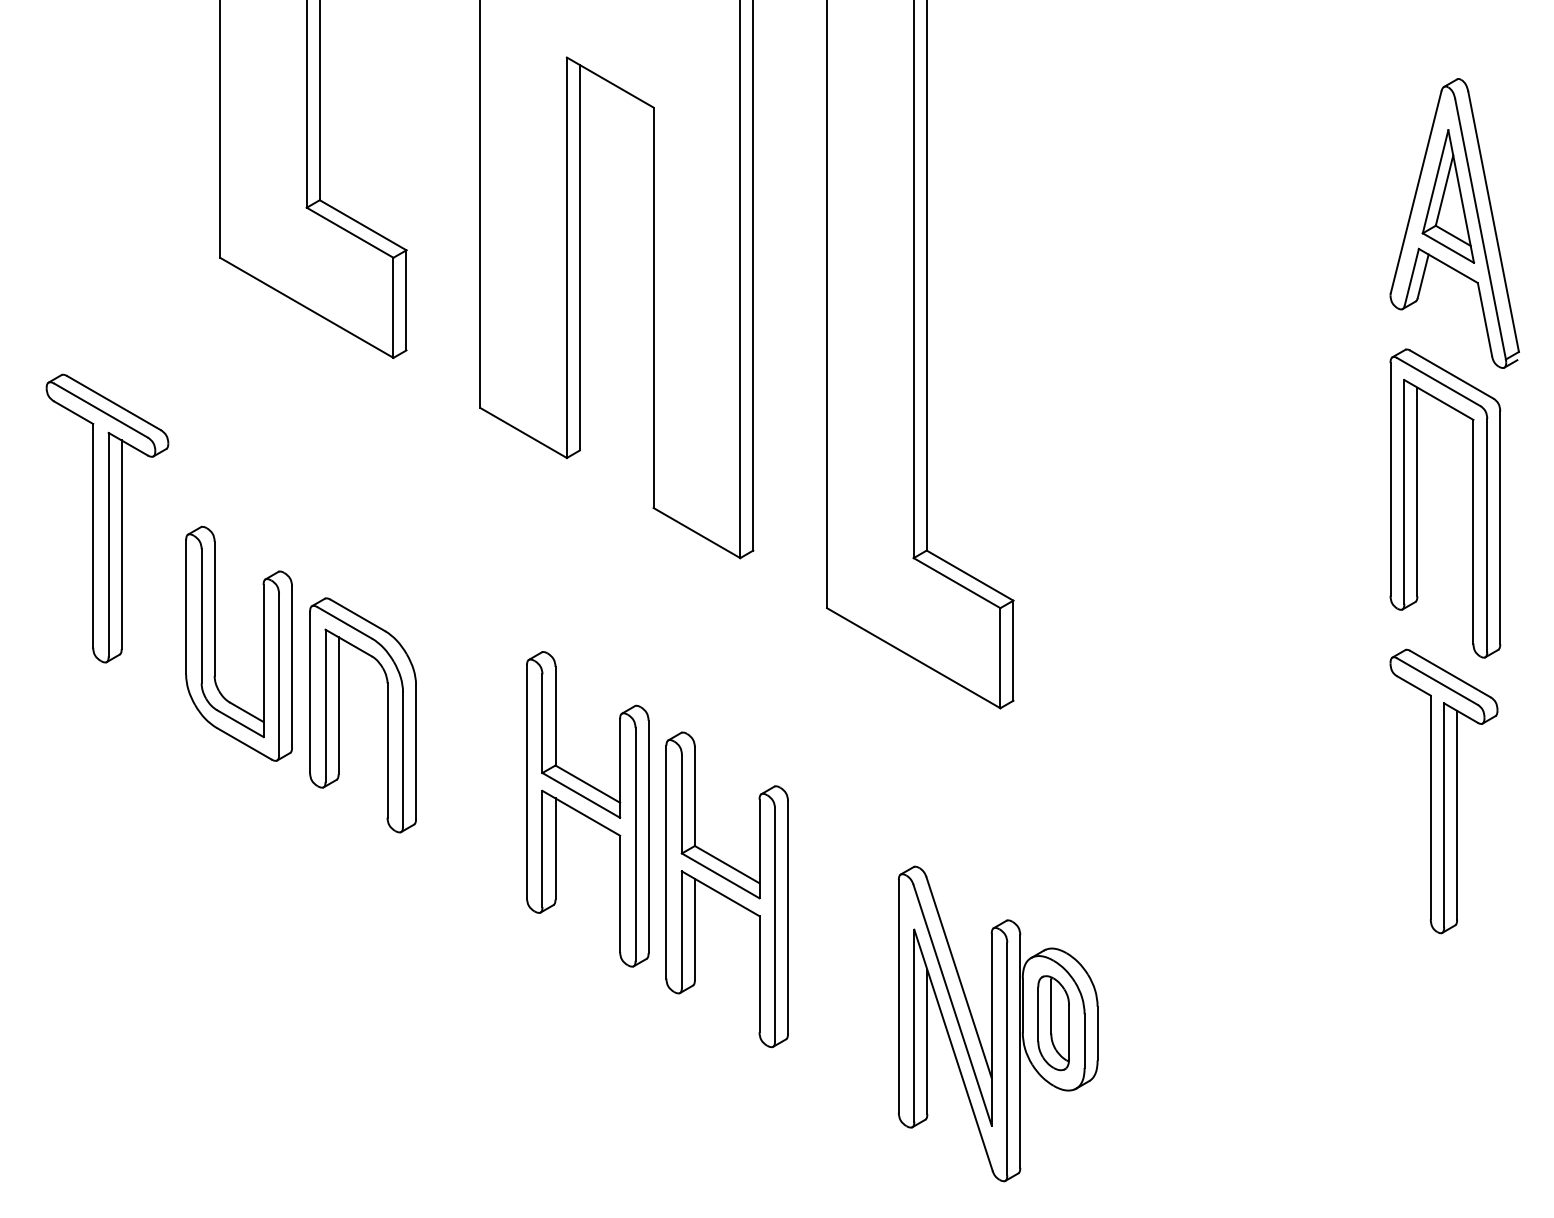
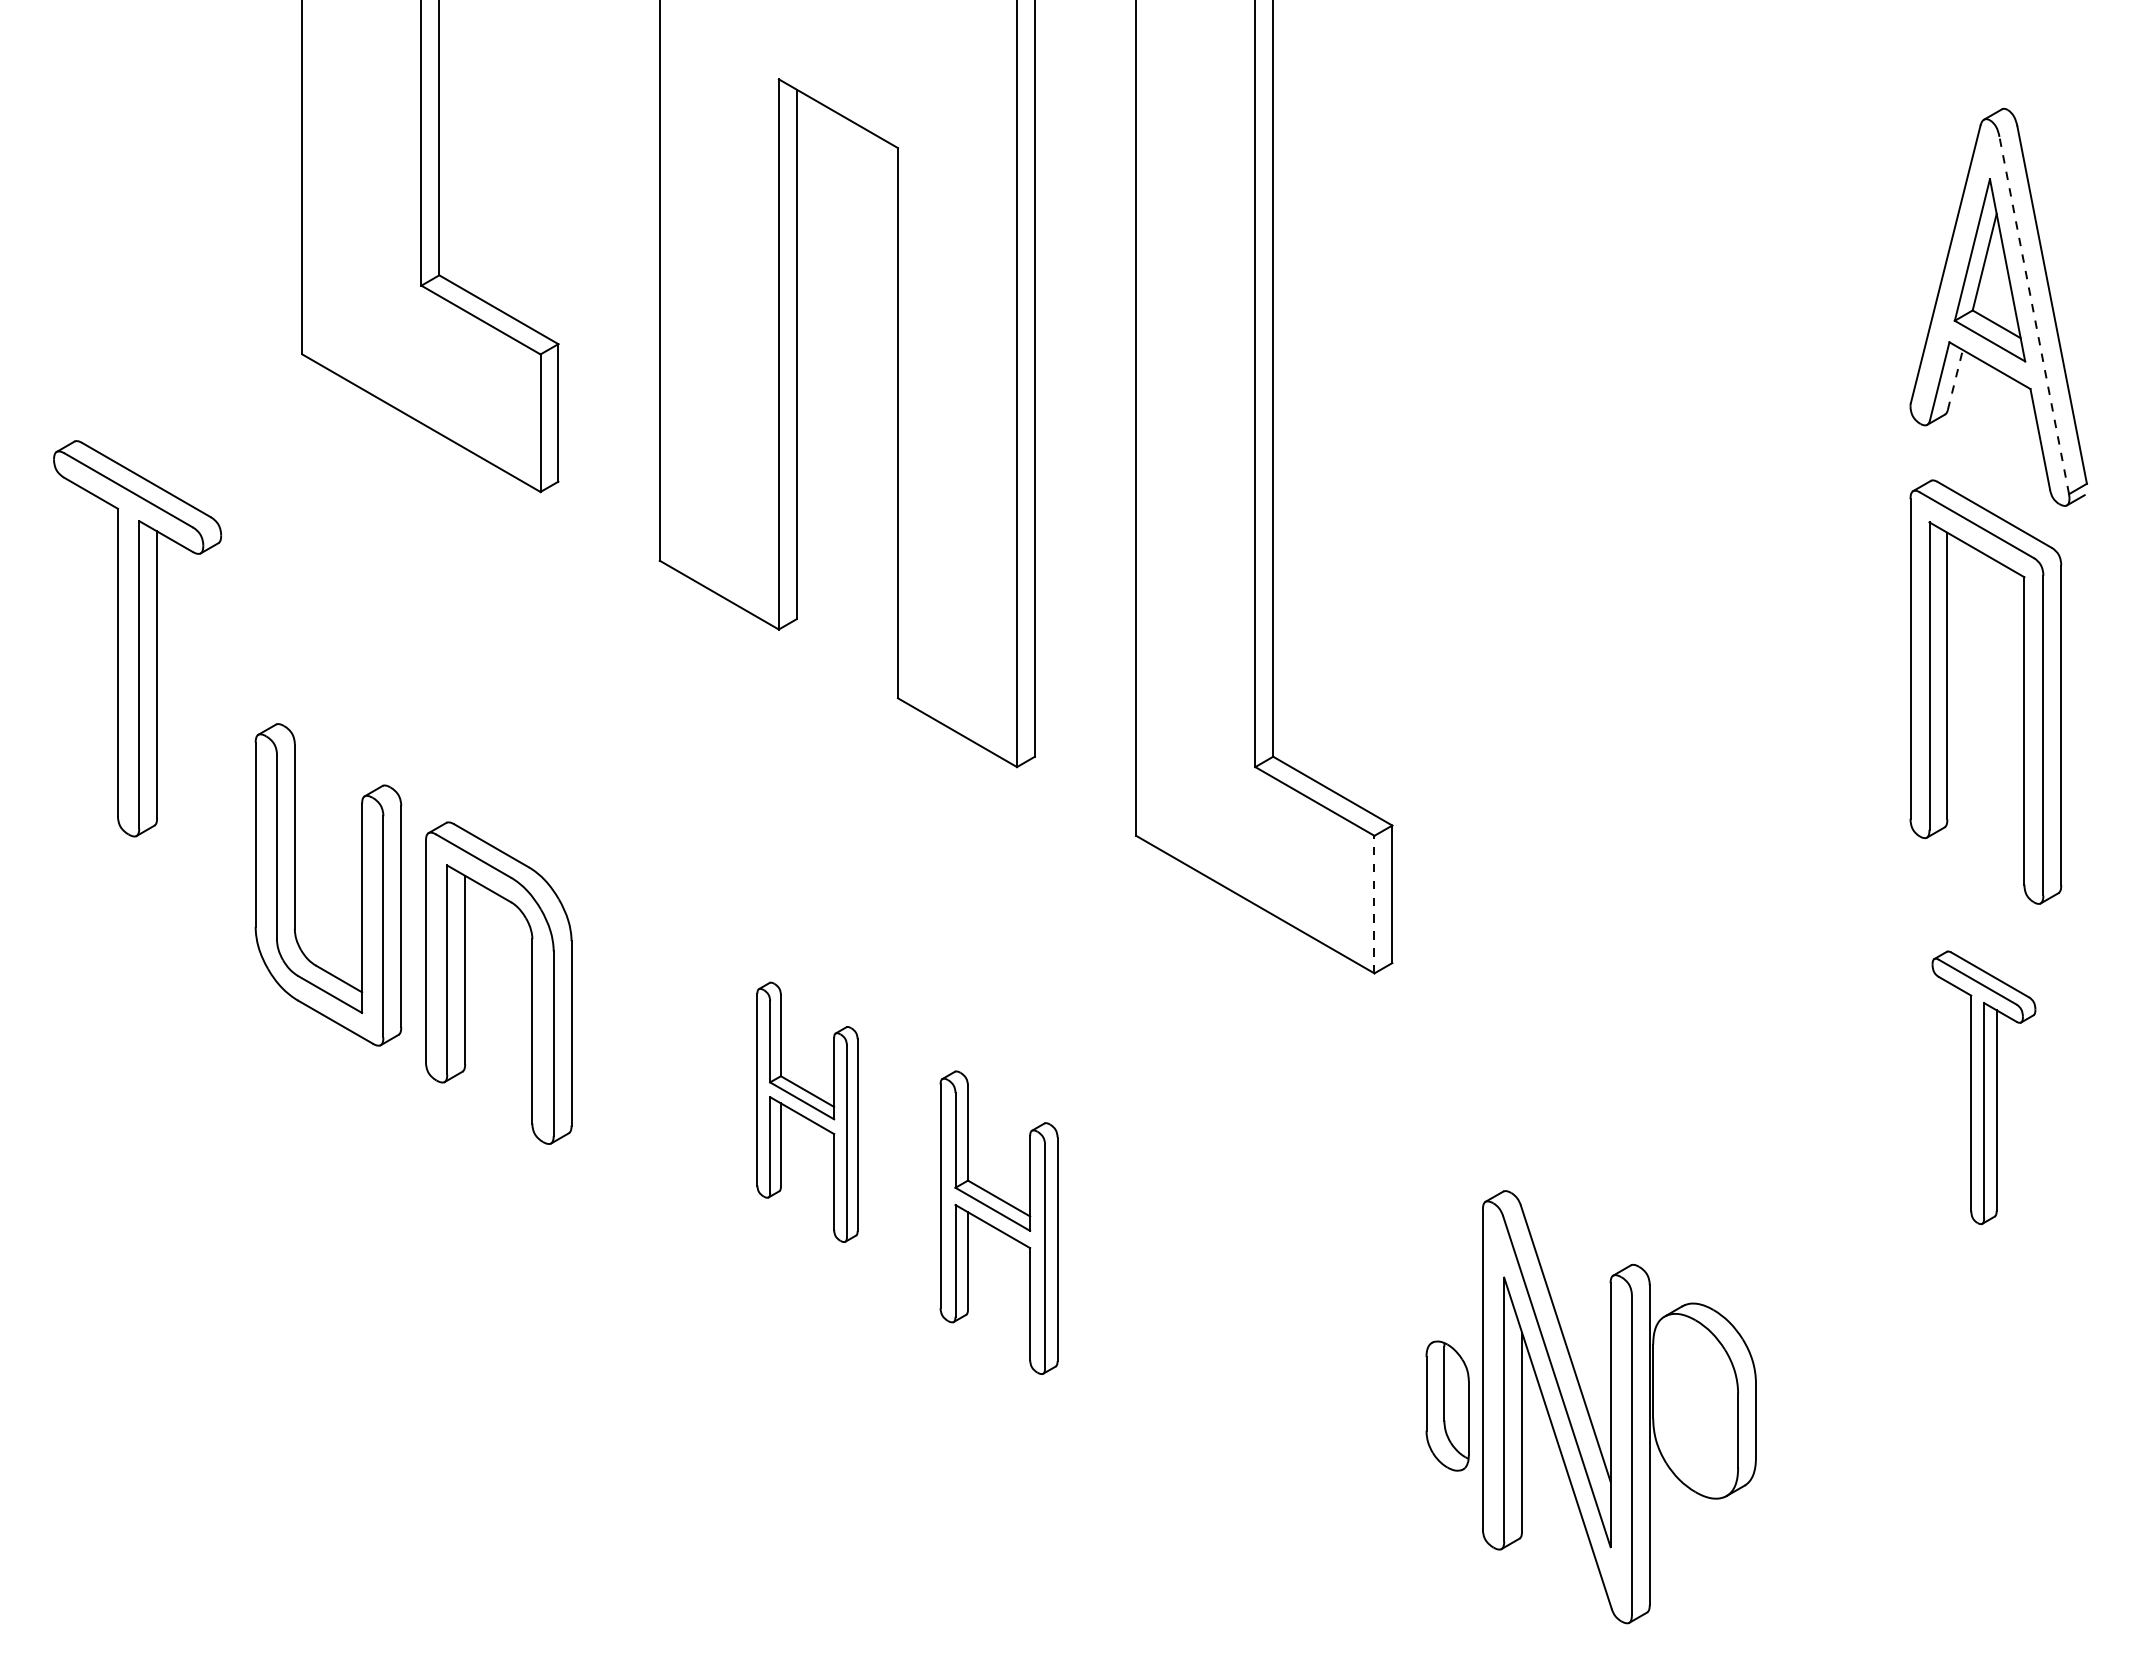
line: (1480, 229) -> (2034, 315), solid -> dashed
line: (1423, 276) -> (1955, 379), solid -> dashed
part: (107, 518) -> (137, 638), moved
line: (1000, 658) -> (1374, 904), solid -> dashed
part: (1443, 791) -> (1983, 1087), size x0.7
part: (587, 809) -> (807, 1112), size x0.6
part: (726, 889) -> (998, 1222), size x0.7
part: (998, 1024) -> (1619, 1407), moved

